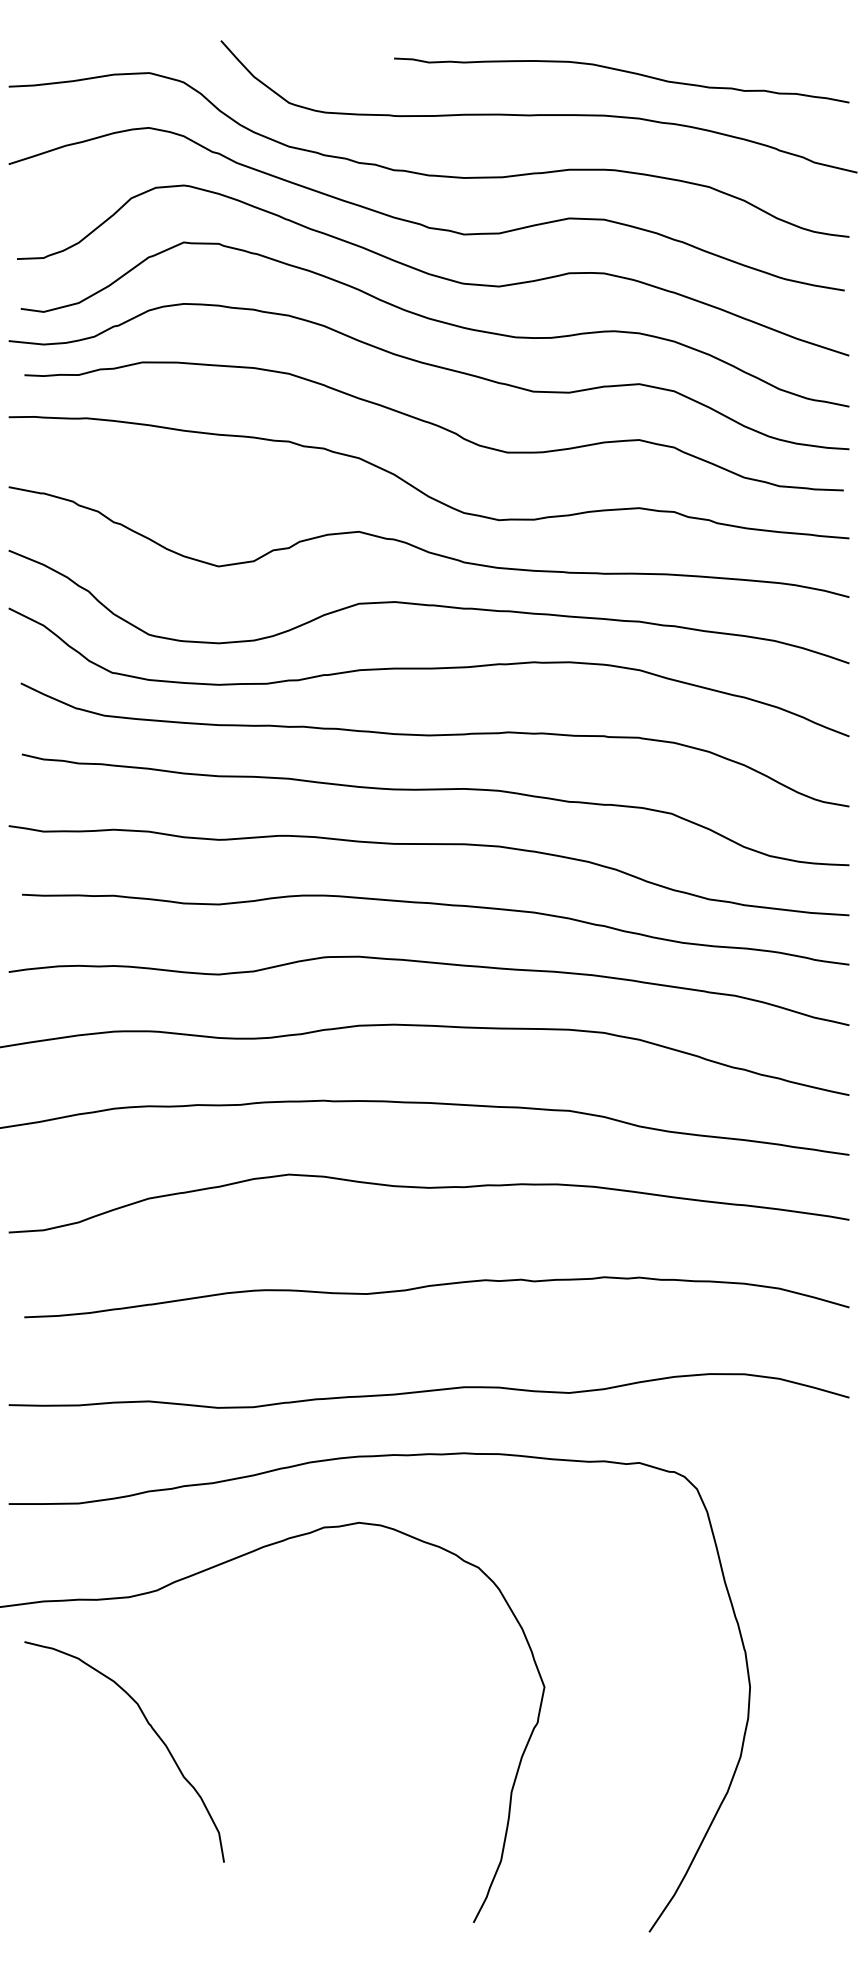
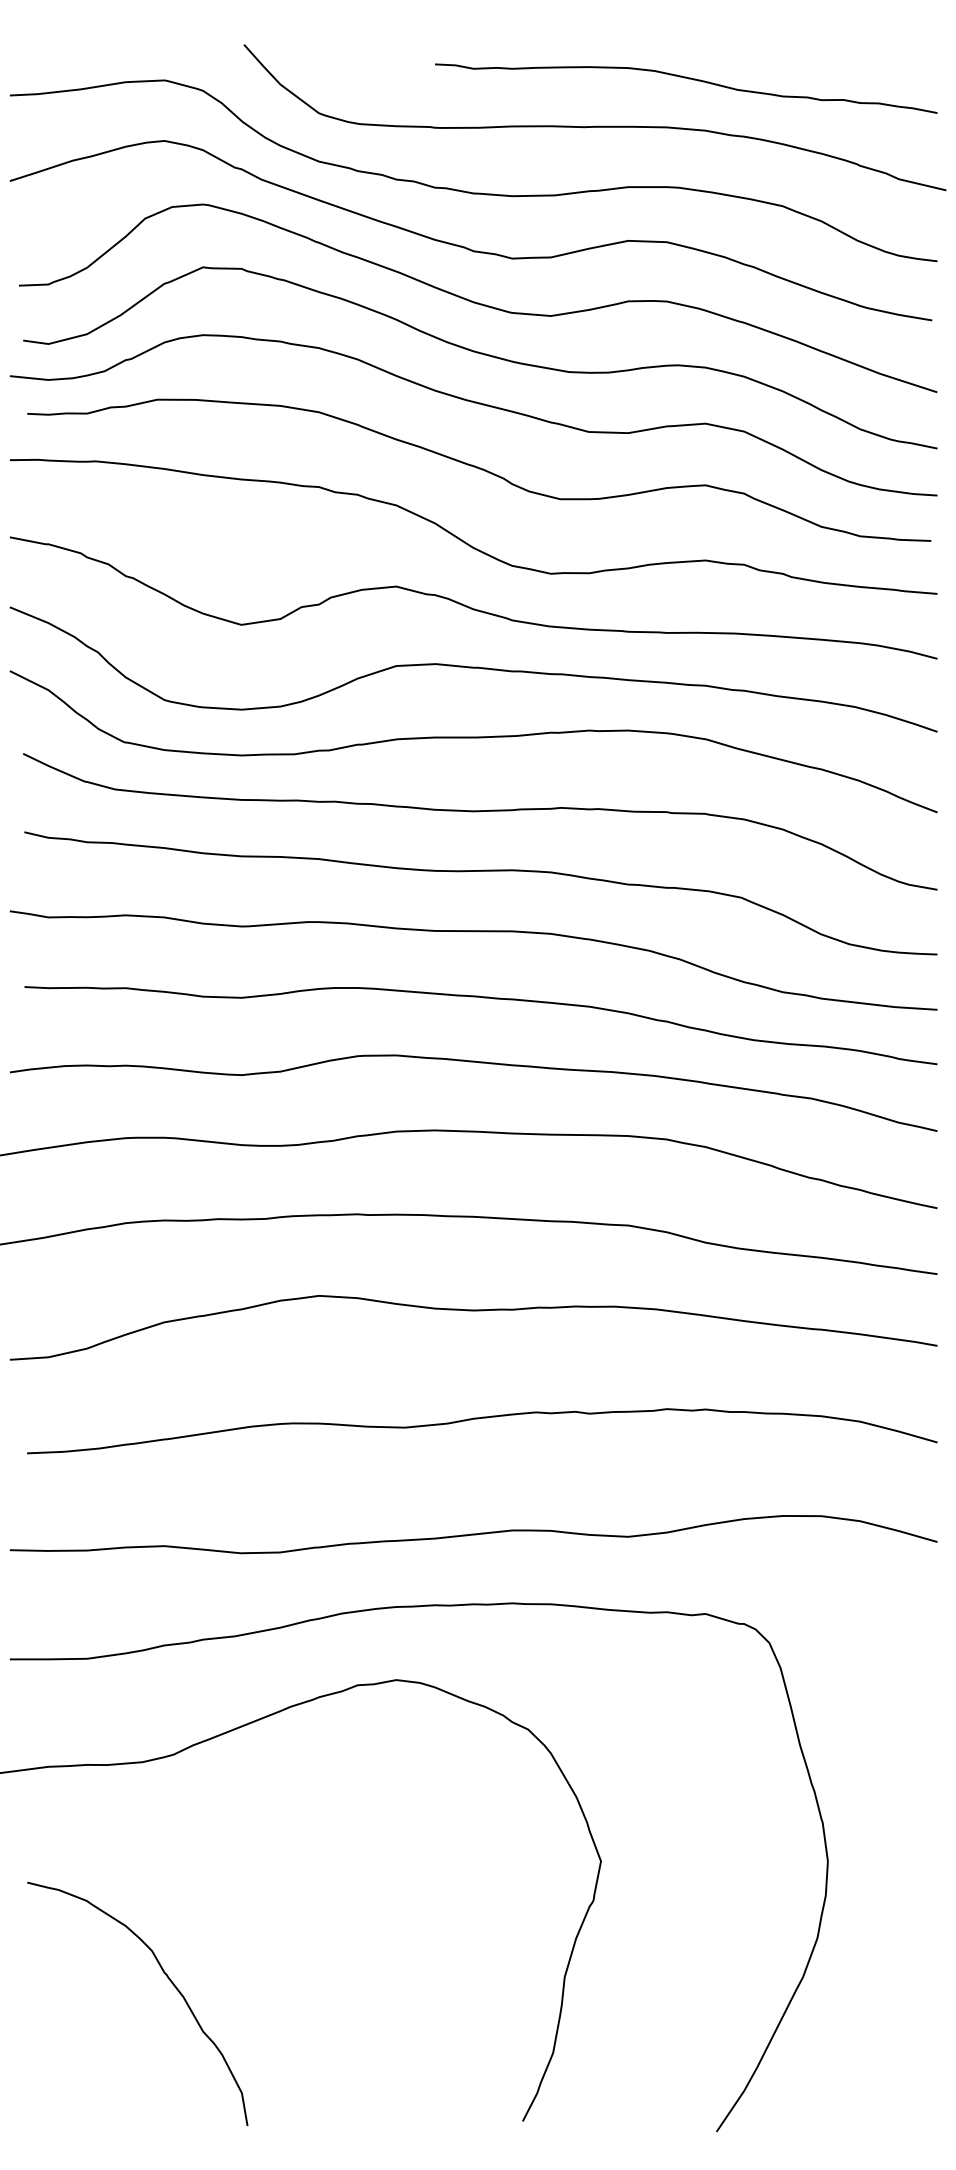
curve: (151, 1728) -> (167, 1978), moved

